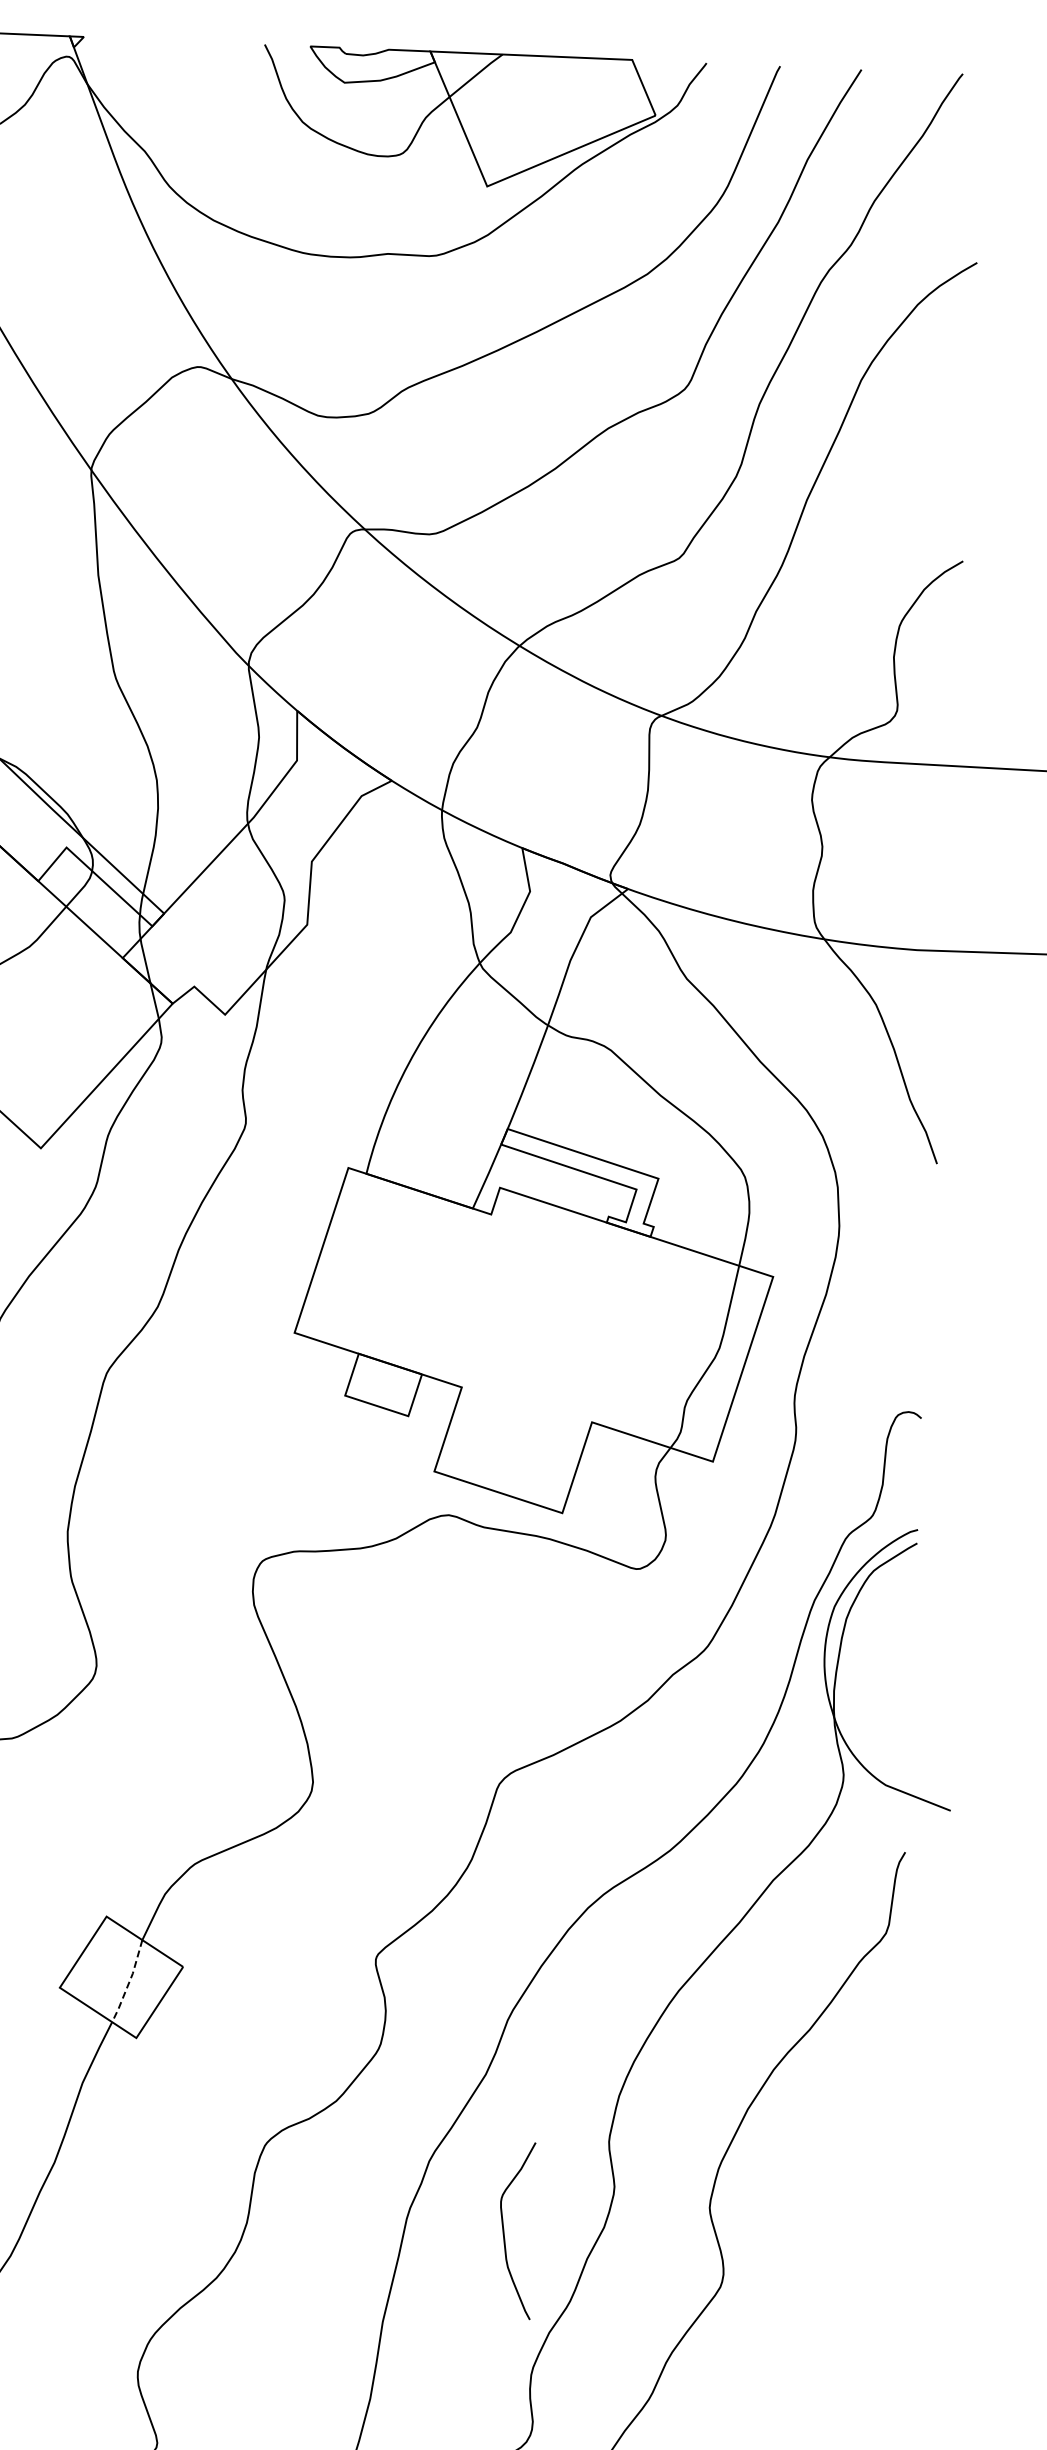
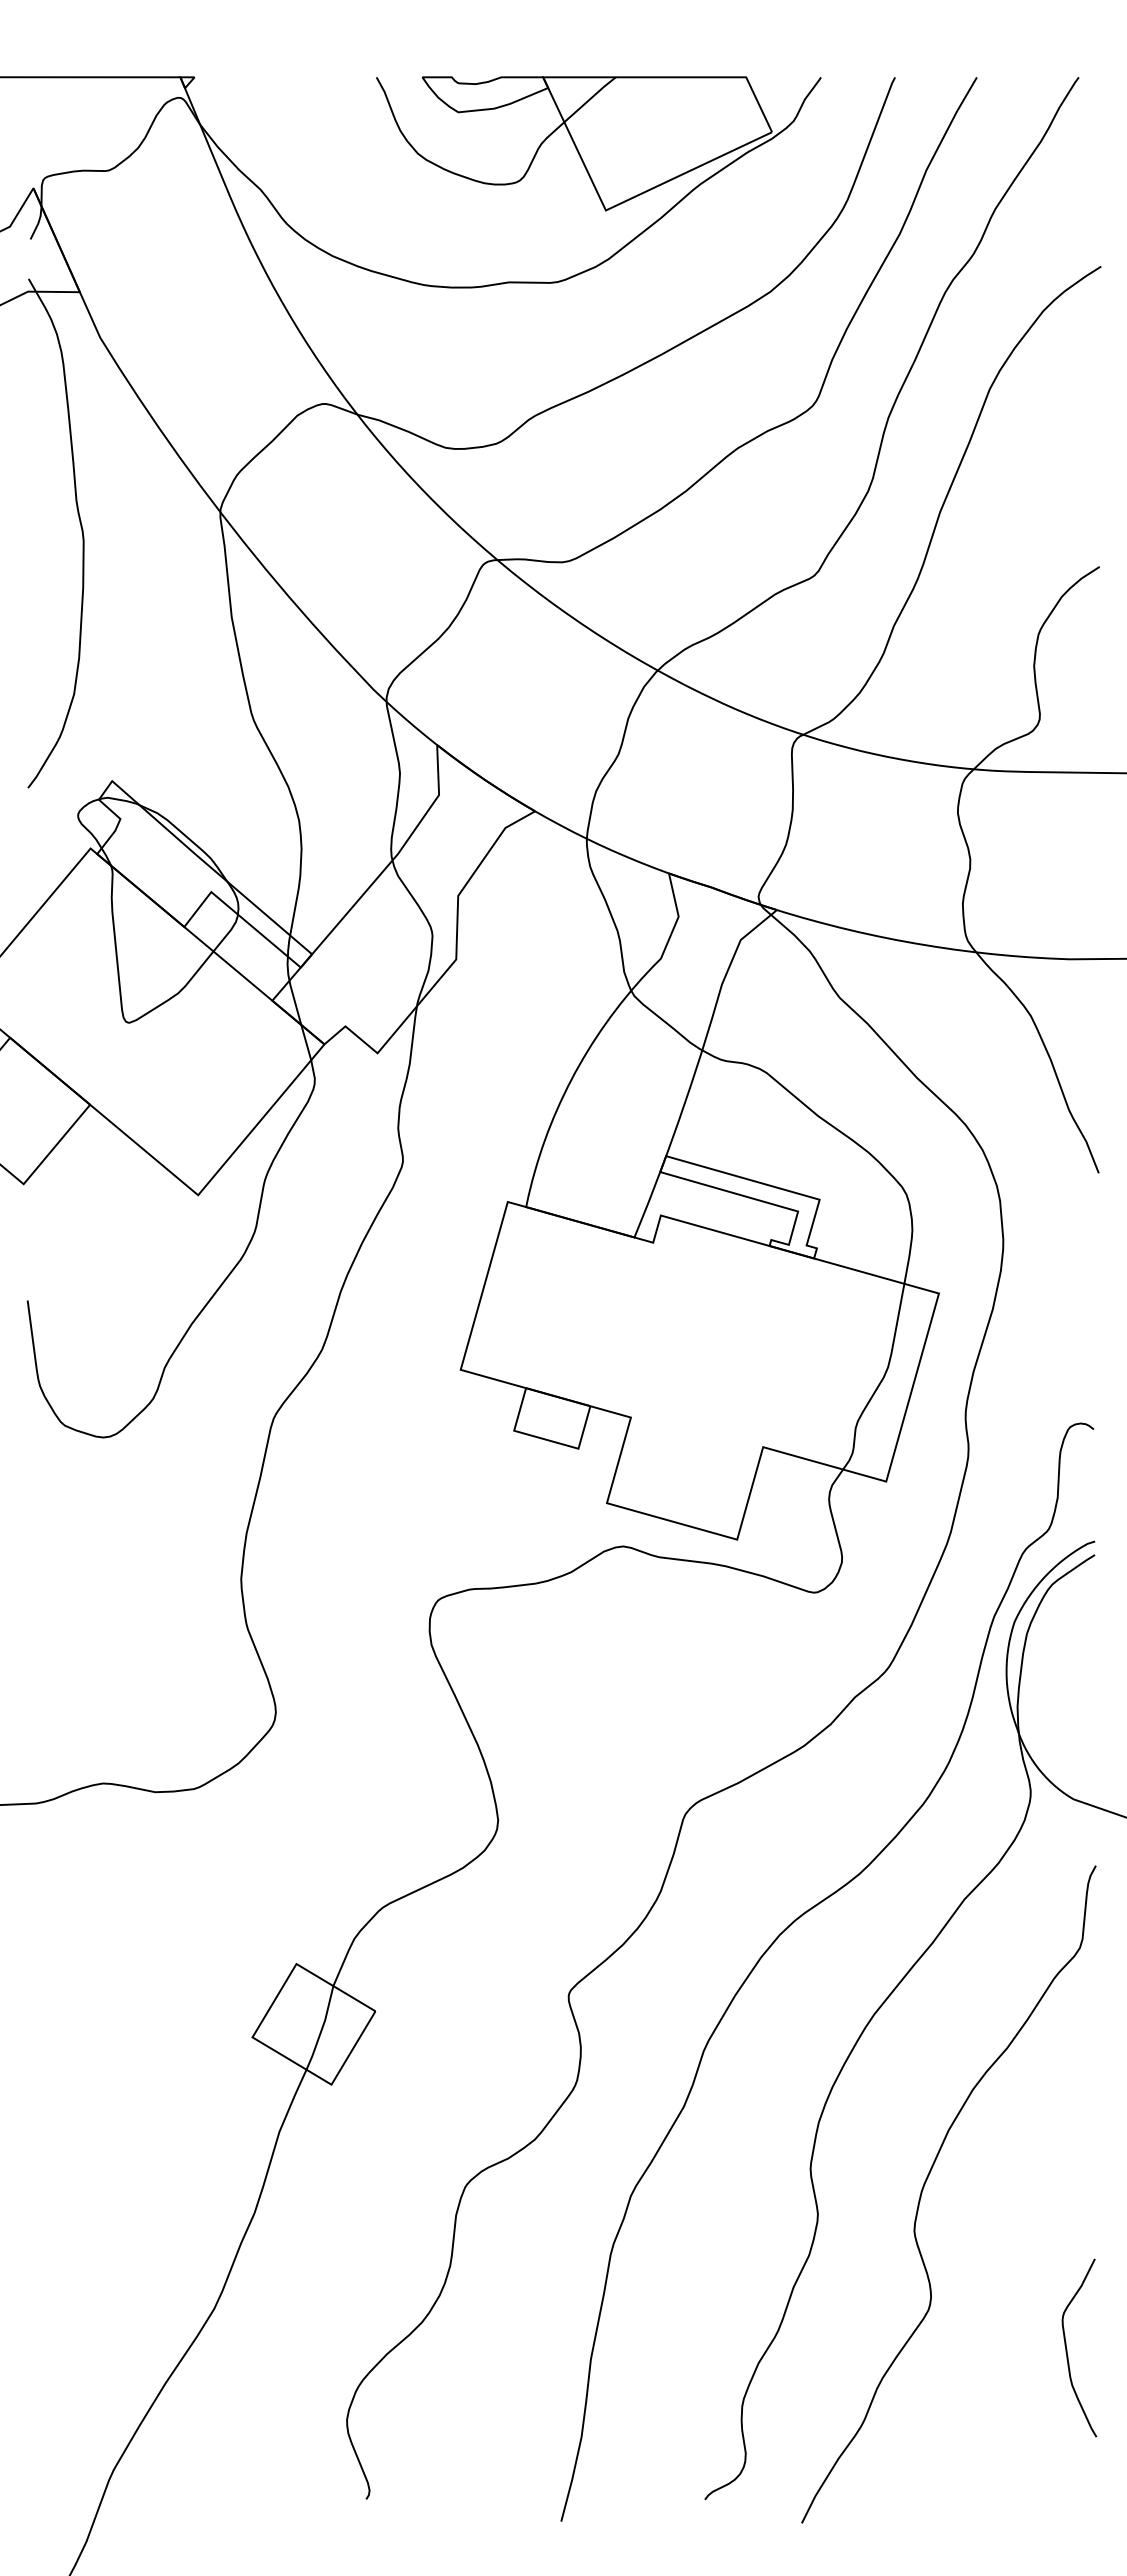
line: (129, 1981) -> (322, 2028), dashed -> solid
curve: (504, 2230) -> (1067, 2348), moved

